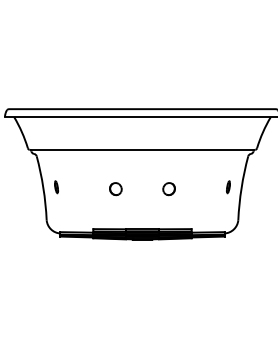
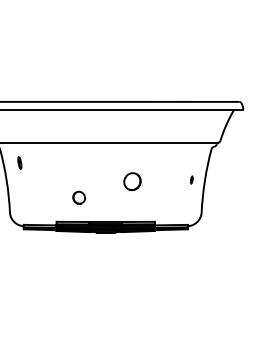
part: (56, 187) -> (19, 163), moved
part: (228, 187) -> (191, 180), size x0.6
part: (115, 189) -> (78, 198), moved
part: (168, 189) -> (131, 182), size x1.4

